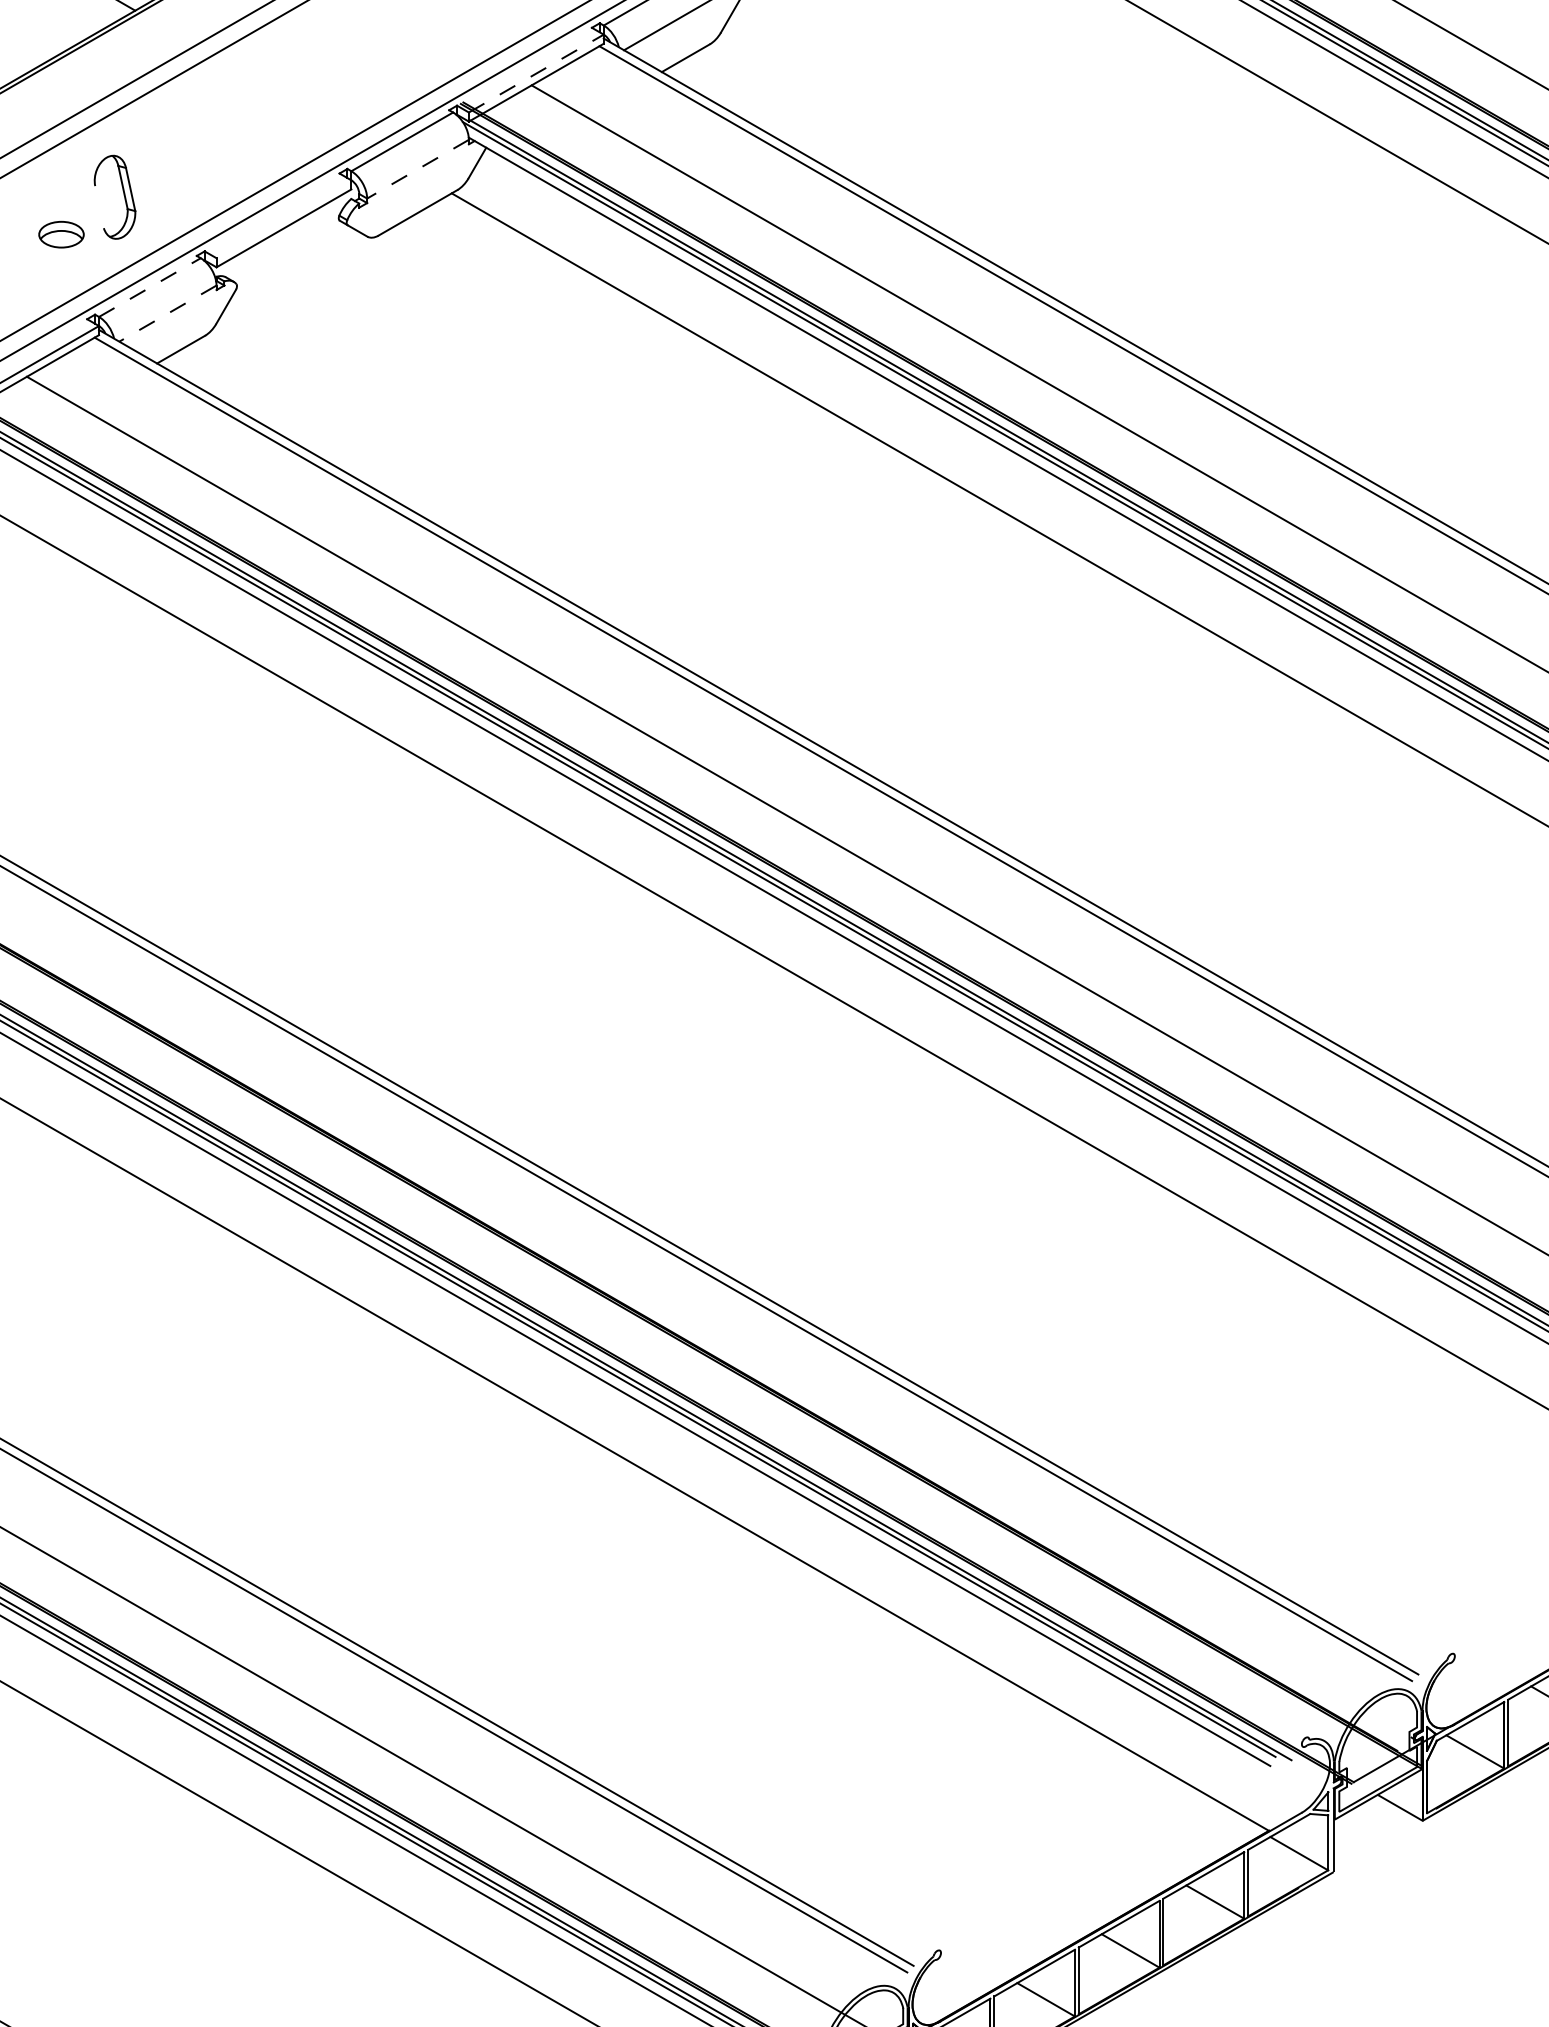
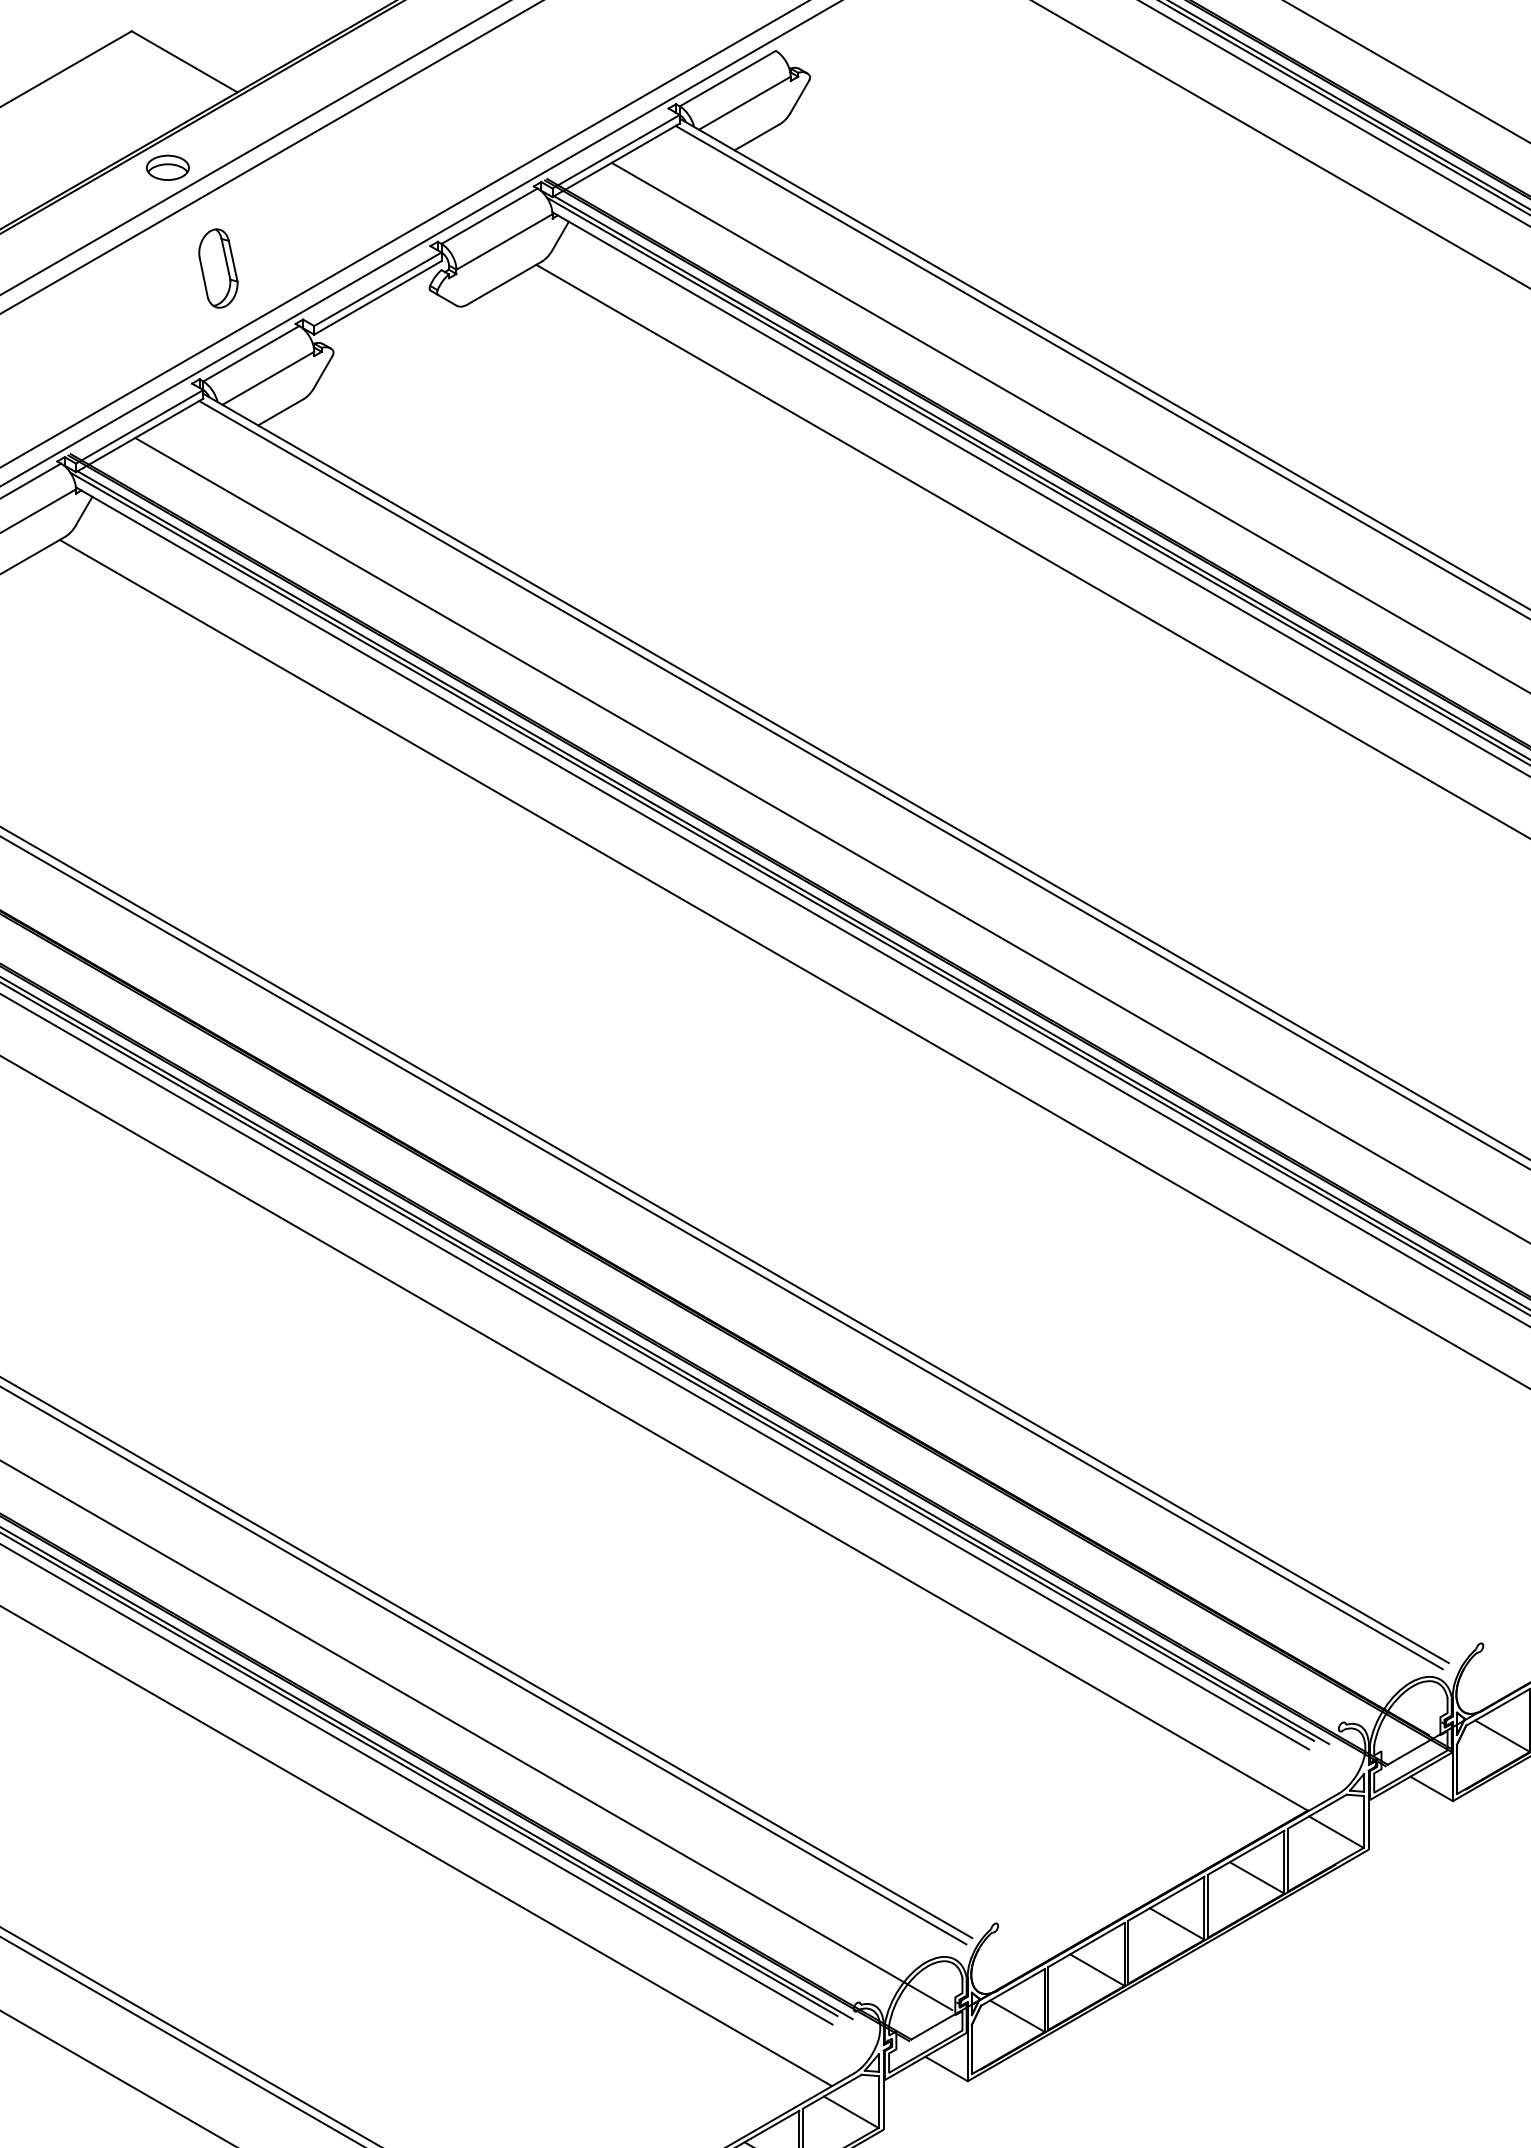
line: (536, 73) -> (616, 151), dashed -> solid
line: (418, 169) -> (504, 242), dashed -> solid
line: (99, 206) -> (203, 277), added
line: (283, 219) -> (377, 289), added
part: (61, 234) -> (167, 167), moved
line: (150, 287) -> (251, 353), dashed -> solid
line: (168, 313) -> (268, 378), dashed -> solid

